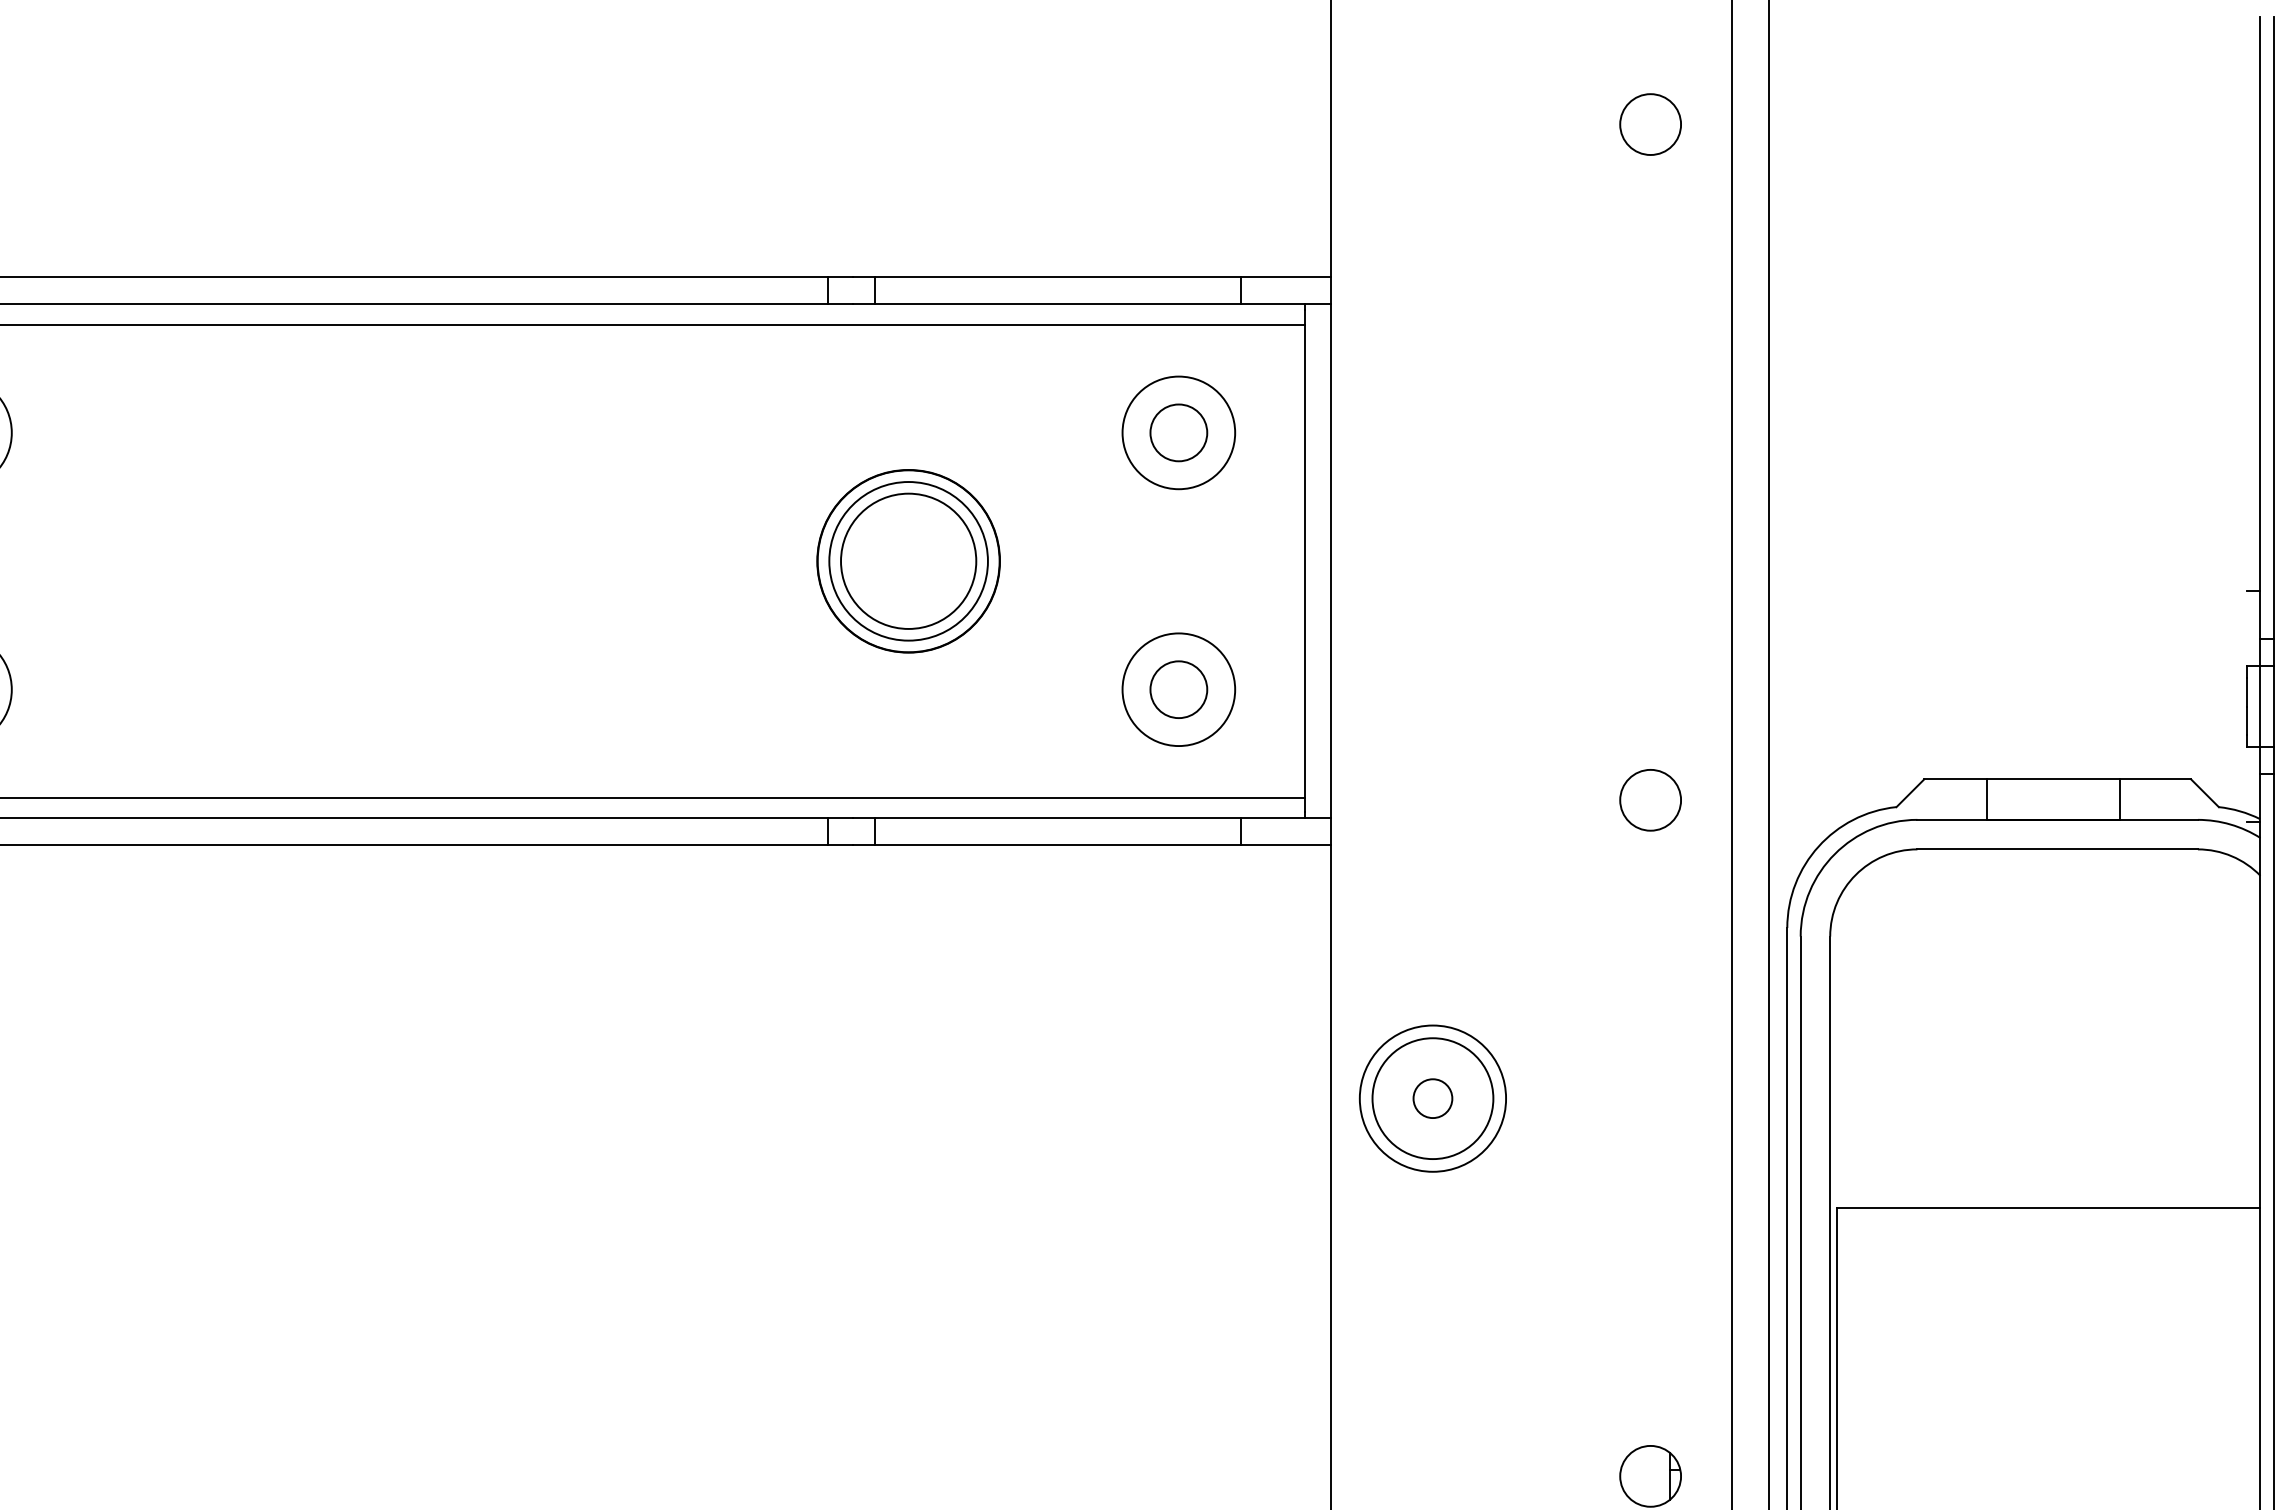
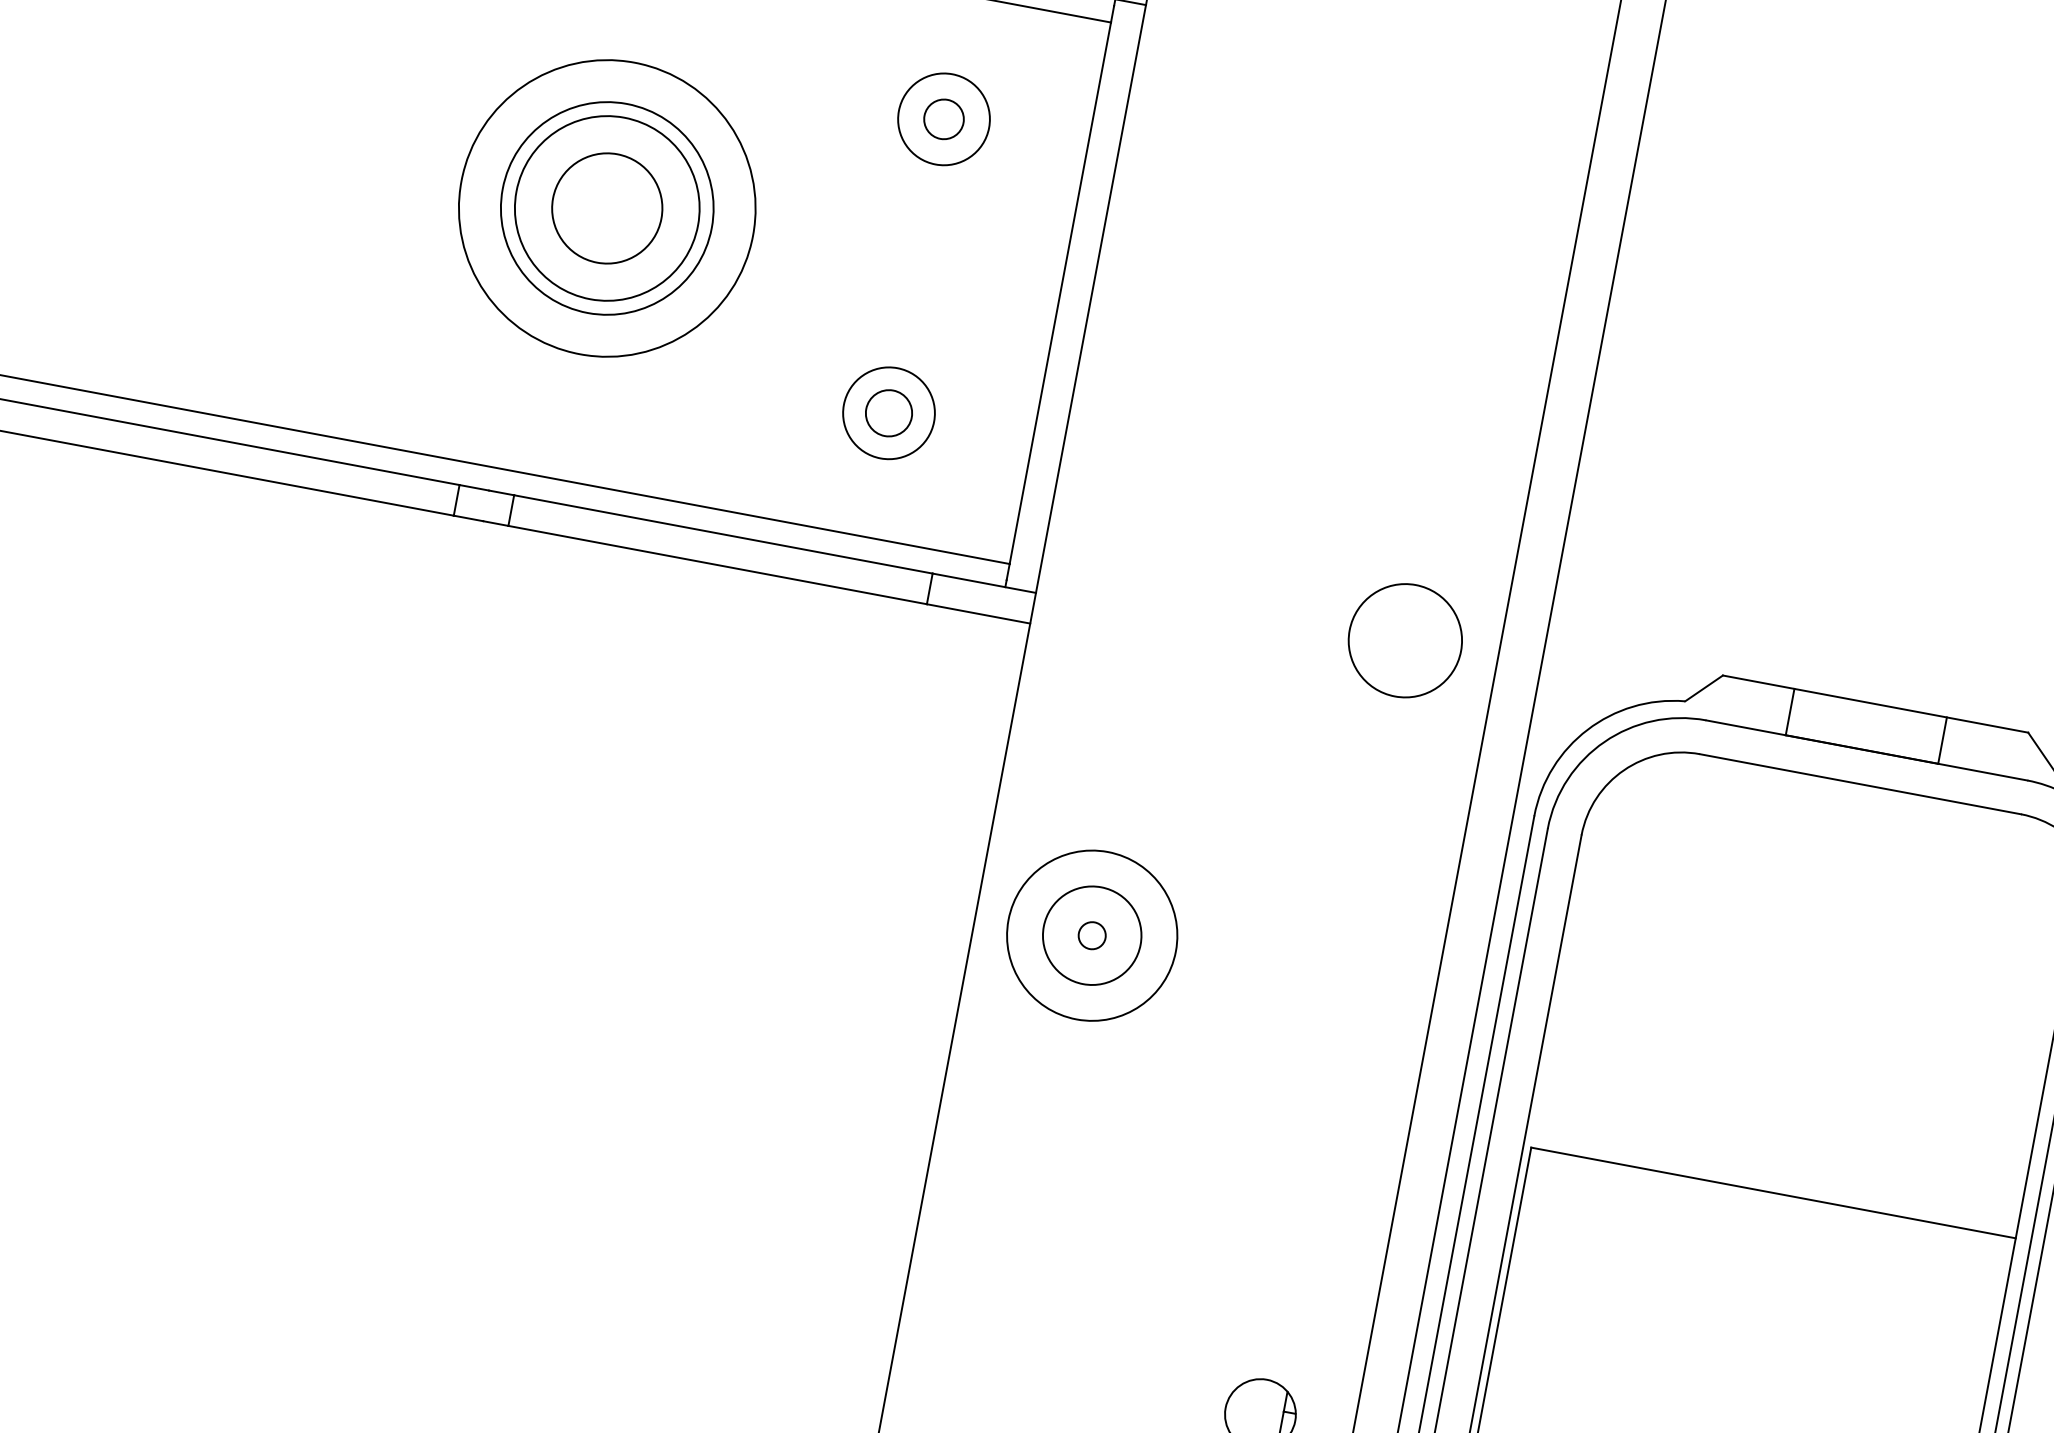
circle: (1178, 432) -> (943, 118), size x0.6
circle: (1178, 432) -> (943, 118), size x0.7
circle: (908, 560) -> (607, 207), size x0.7
circle: (908, 561) -> (607, 208), size x1.4
circle: (1178, 689) -> (888, 412), size x0.7
circle: (1178, 689) -> (888, 412), size x0.7
circle: (1650, 800) -> (1405, 641), size x1.6
circle: (1432, 1098) -> (1091, 935), size x0.6
circle: (1432, 1098) -> (1091, 935), size x0.7

